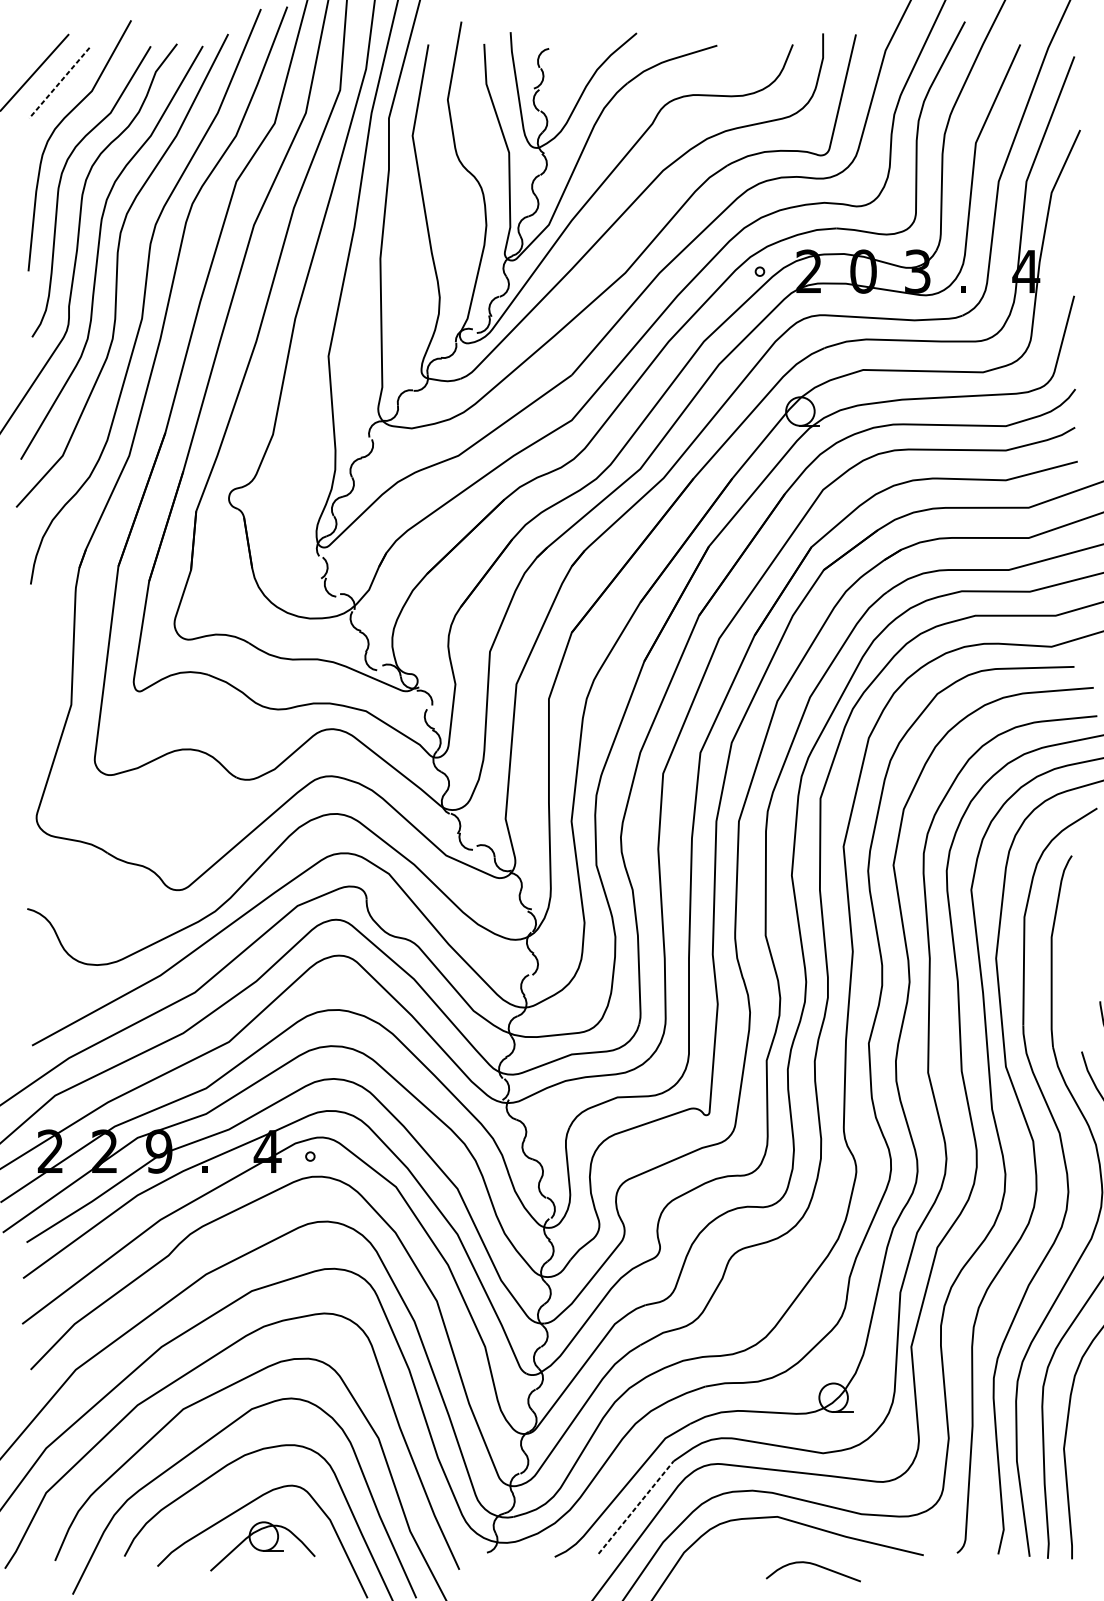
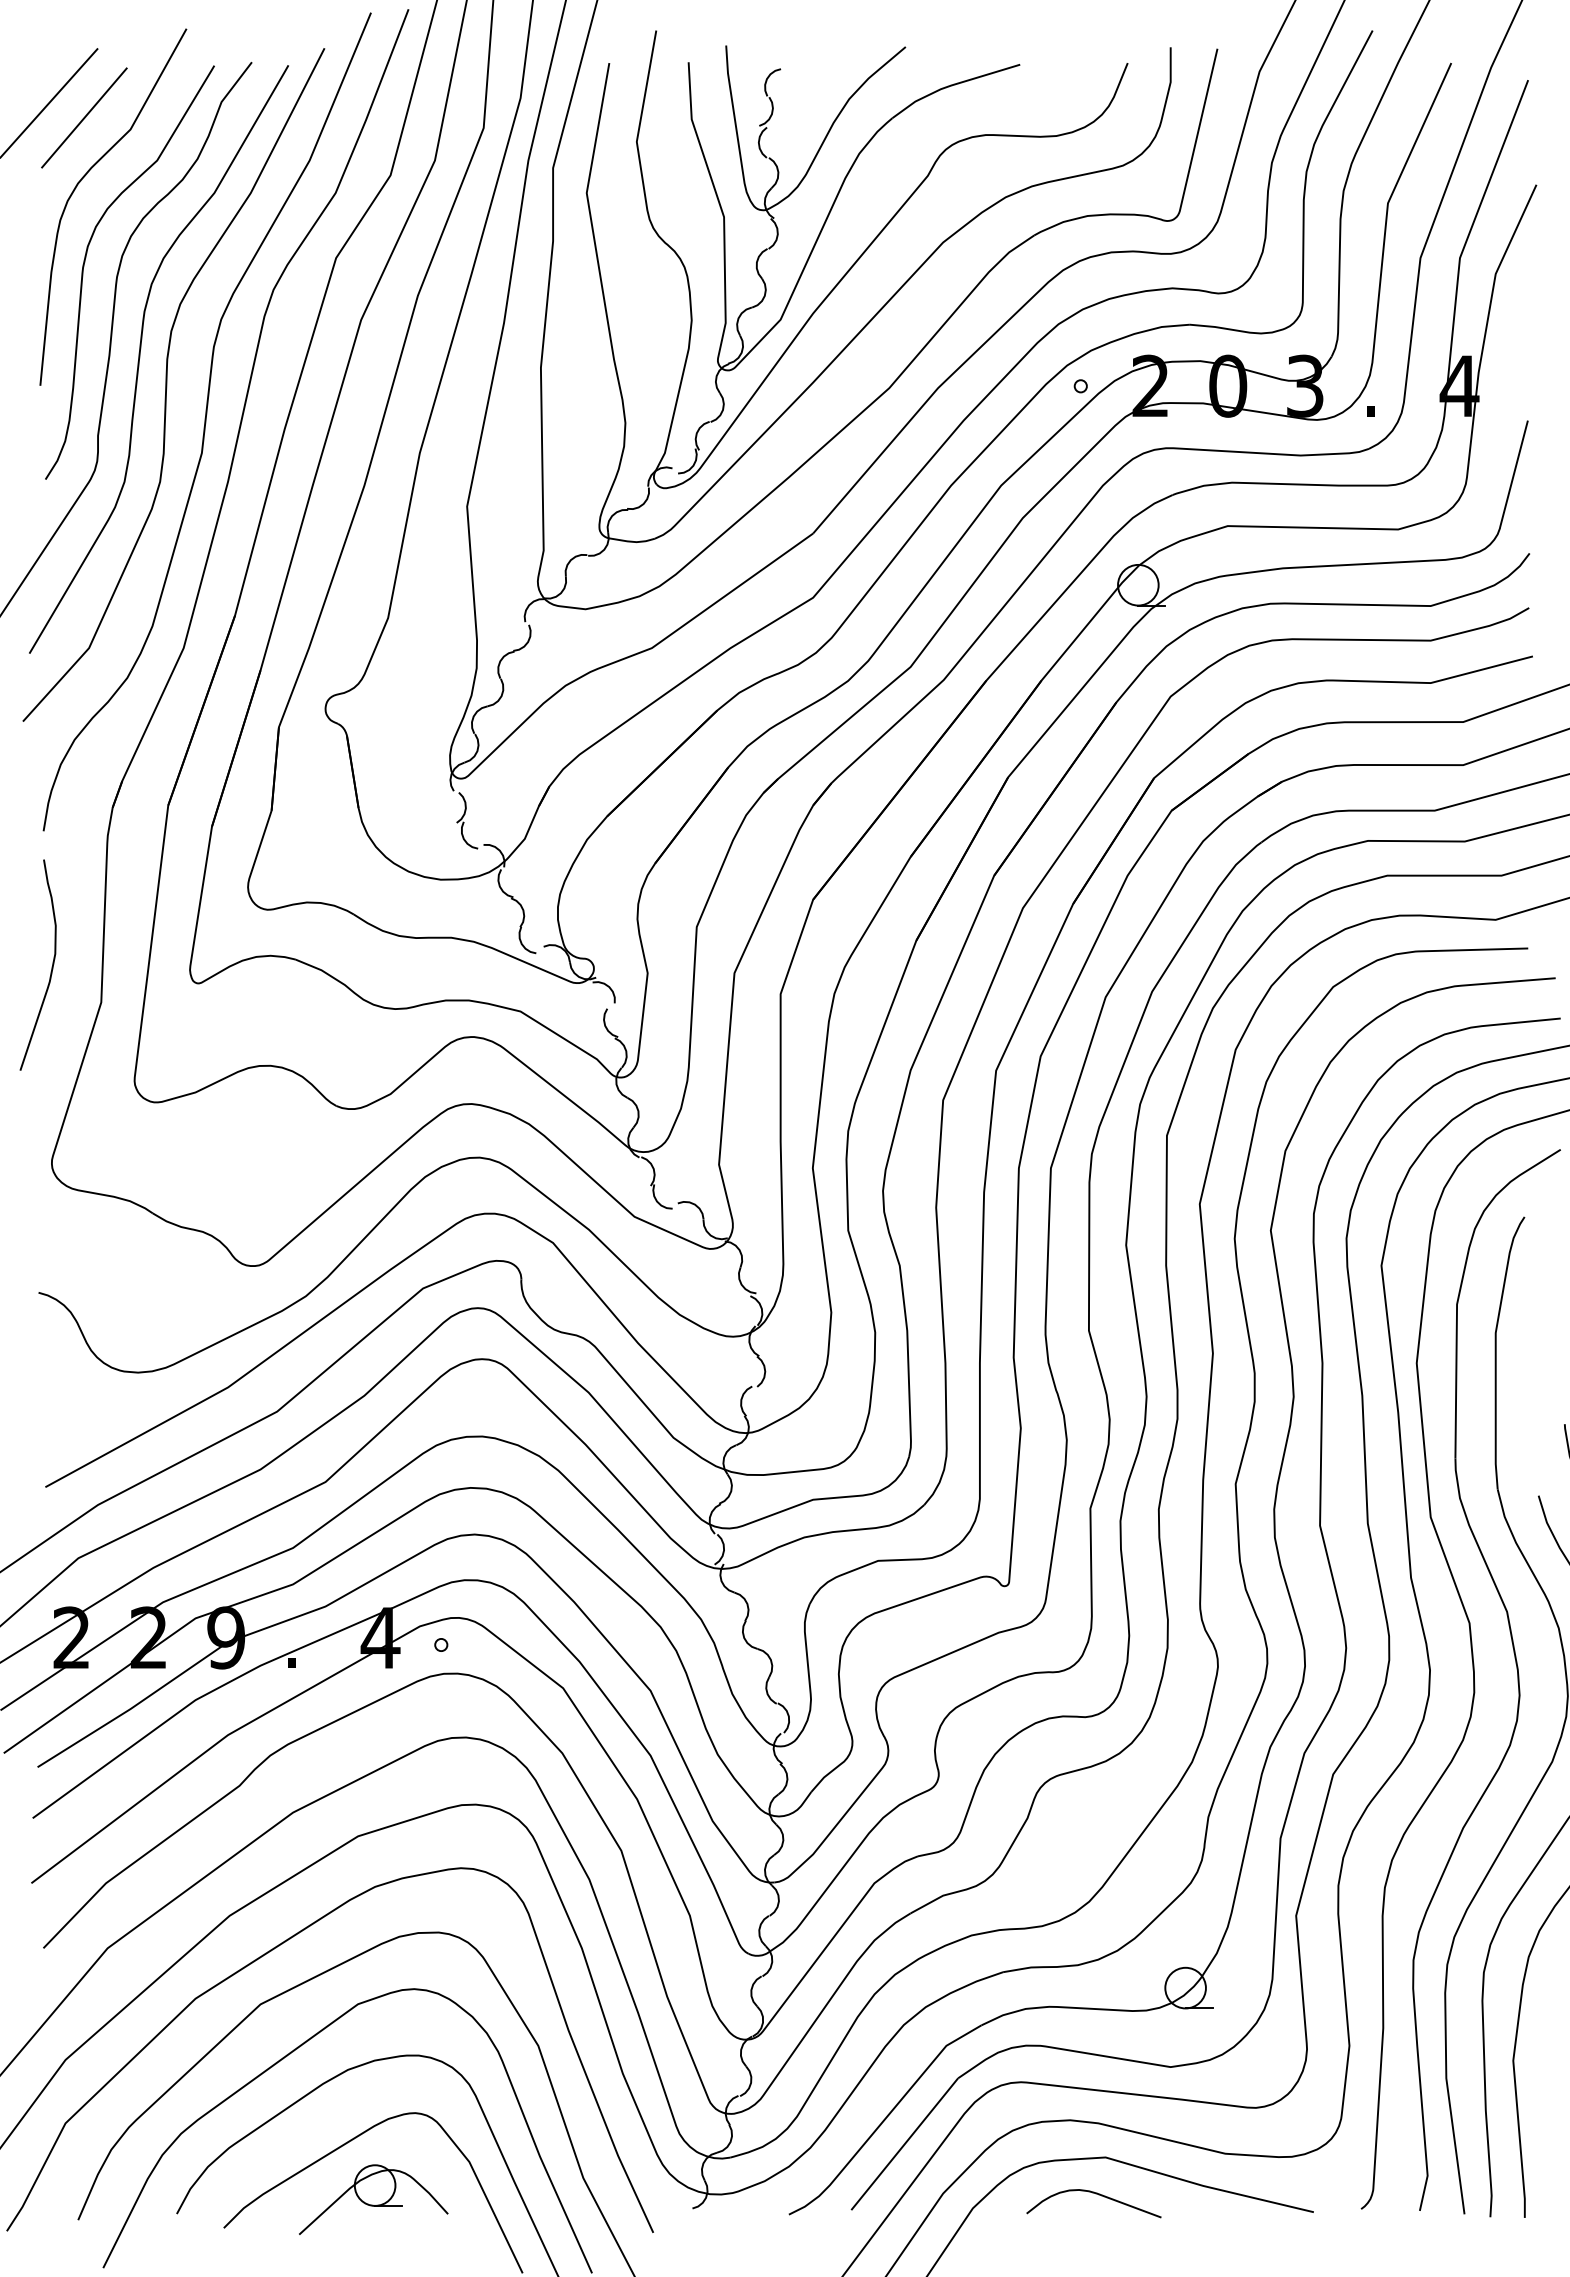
line: (59, 83) -> (84, 118), dashed -> solid
curve: (36, 679) -> (51, 966), added
line: (636, 1507) -> (904, 2144), dashed -> solid
curve: (814, 1565) -> (1095, 2194), moved

